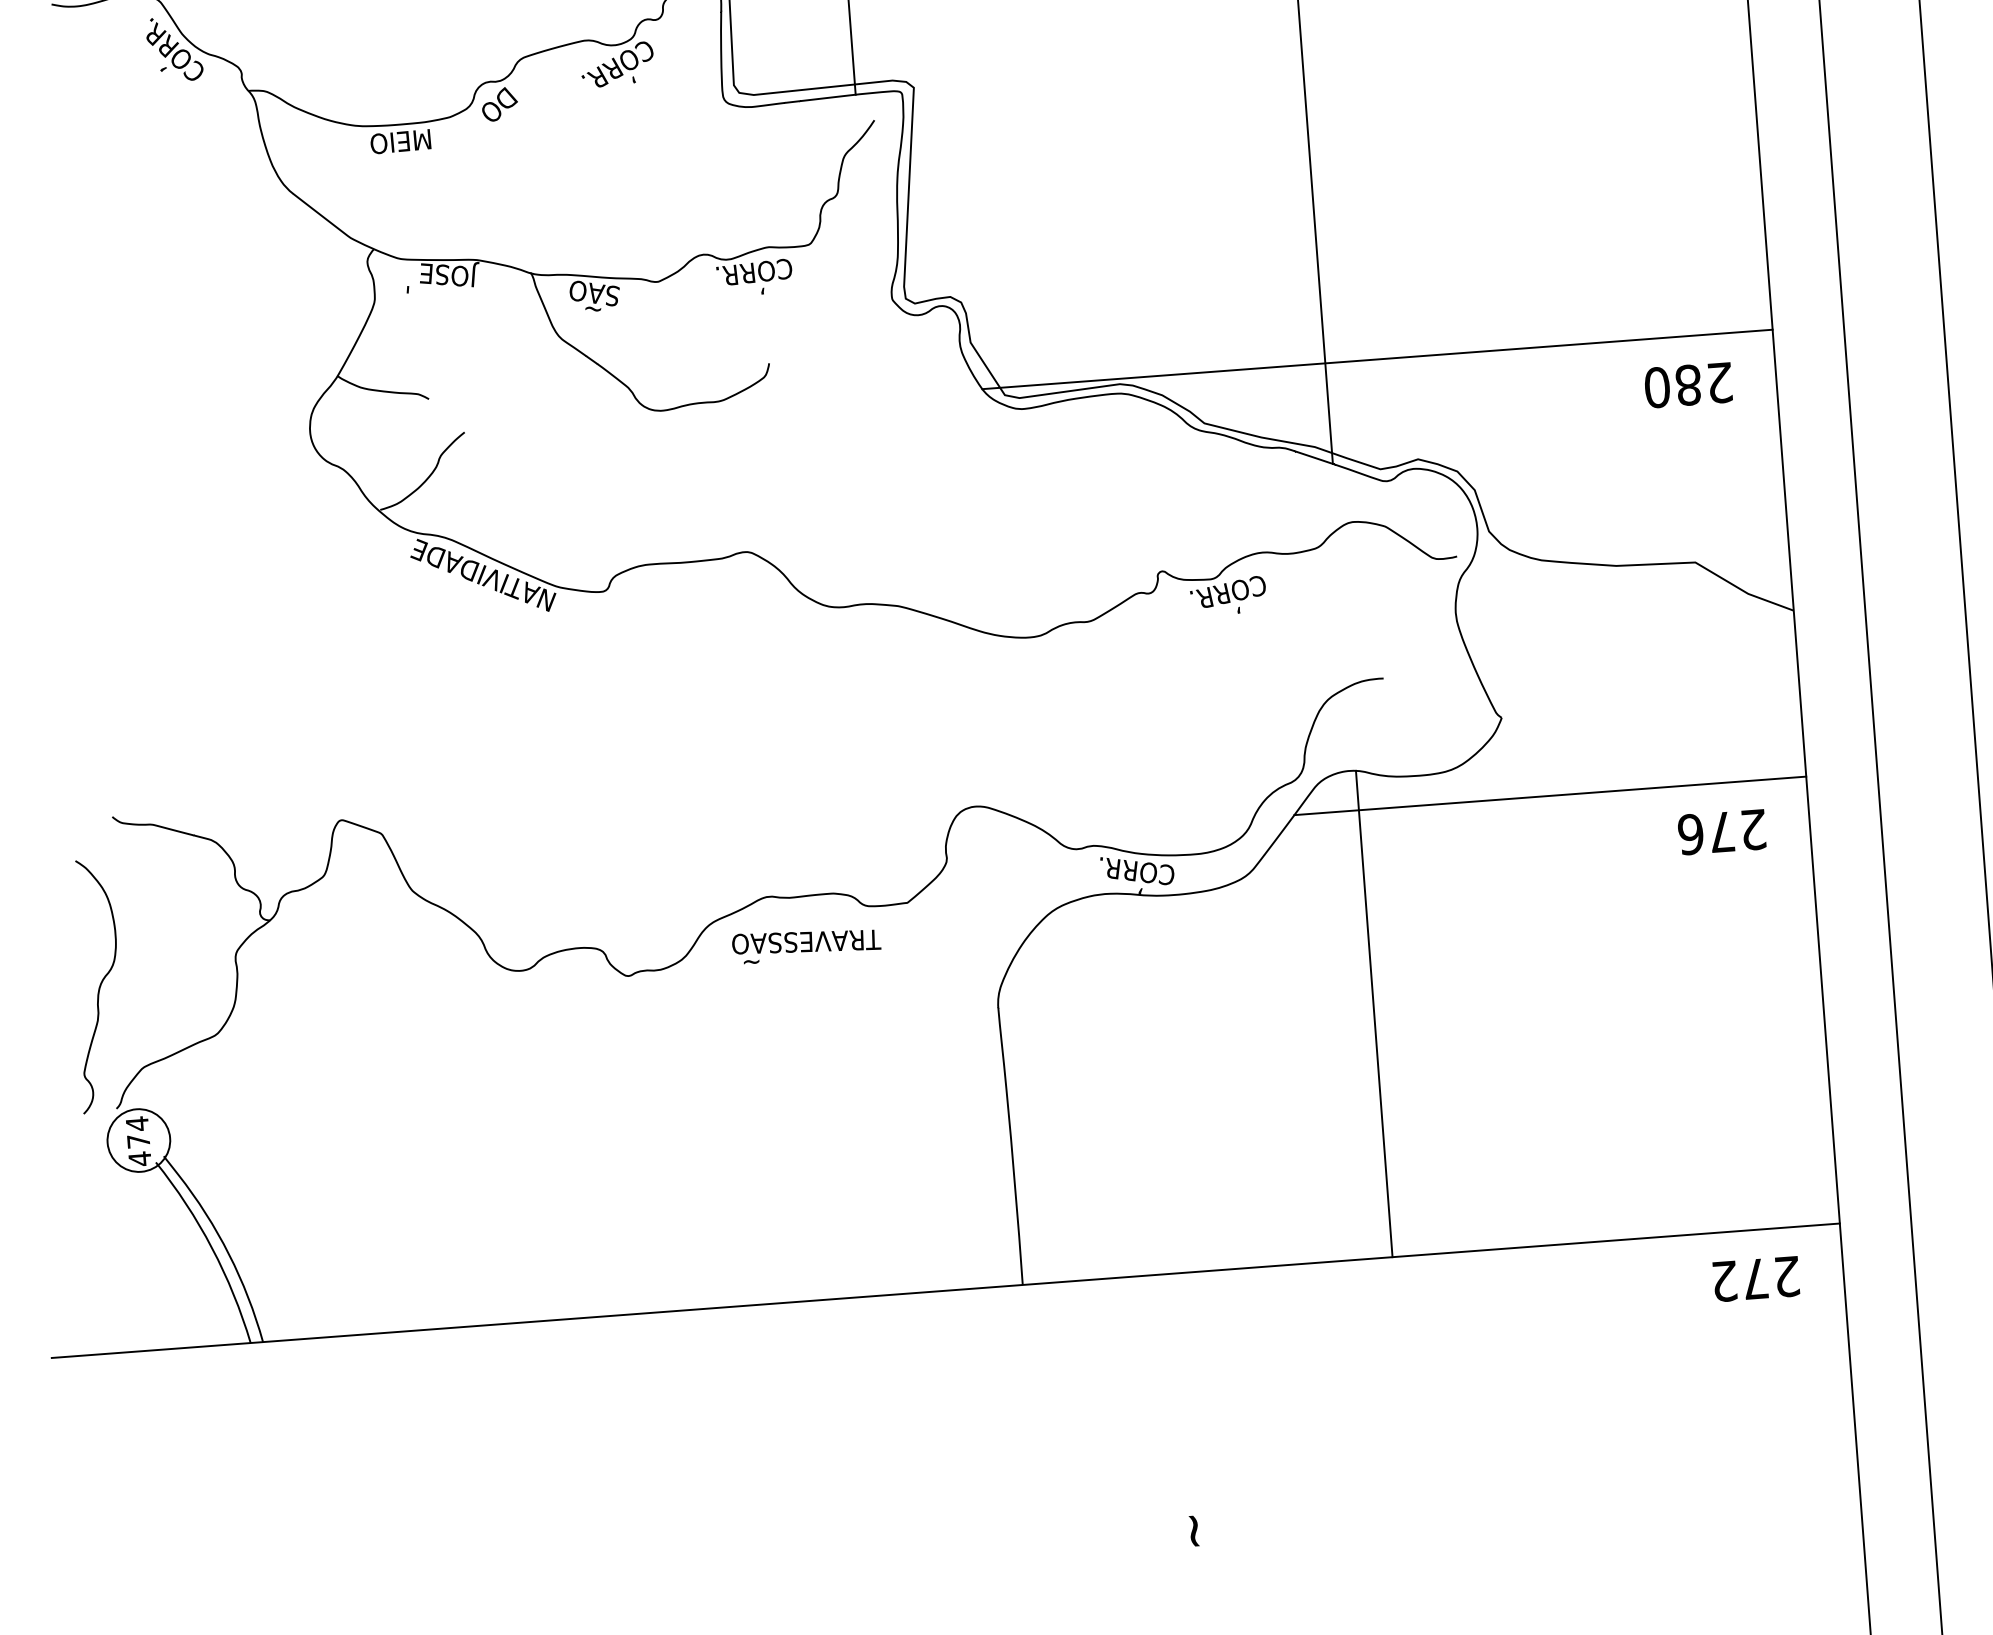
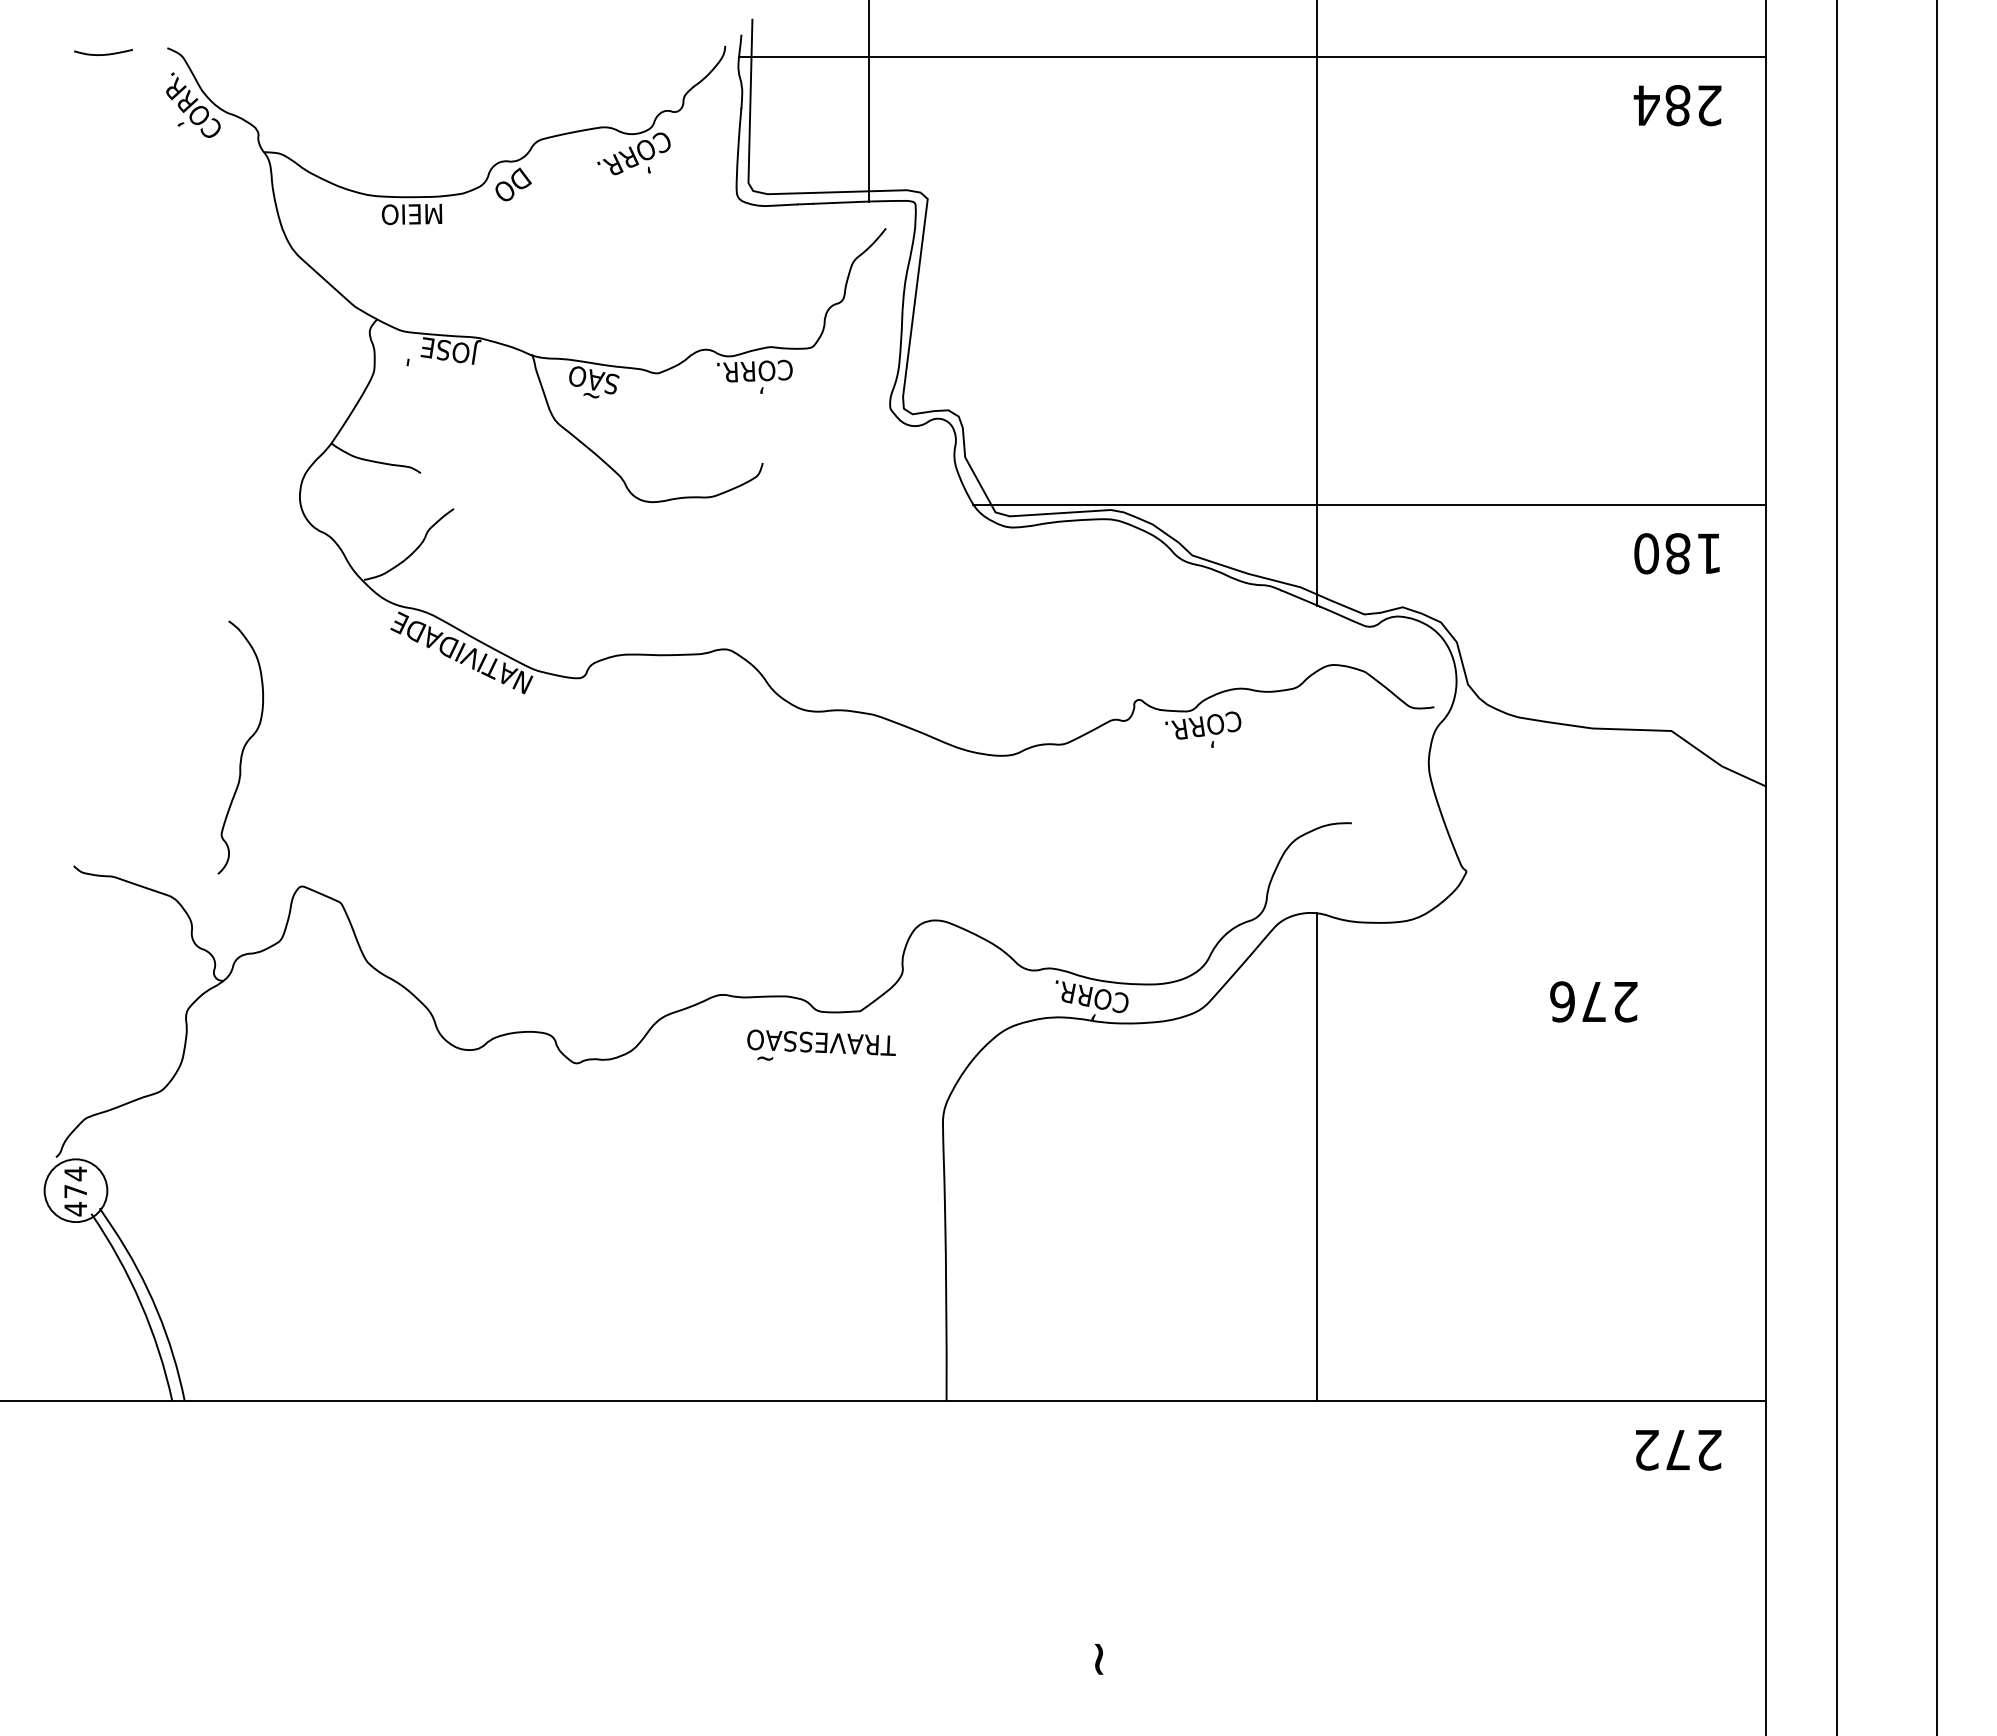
text: (1720, 382) -> (1709, 553), 280 -> 180
line: (1549, 795) -> (1508, 952), removed
text: (1721, 831) -> (1593, 1001), moved
text: (806, 943) -> (821, 1044), moved
curve: (98, 986) -> (242, 748), moved

